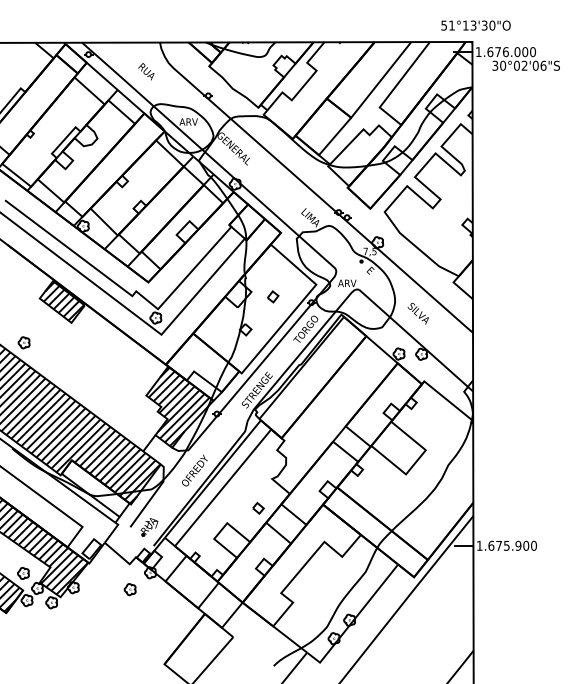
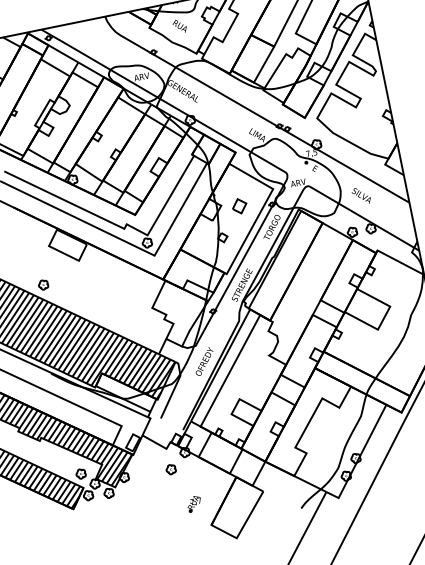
text: (146, 71) -> (179, 26), moved
part: (273, 296) -> (240, 205), size x1.6
hatch: (63, 301) -> (68, 244), removed
hatch: (178, 406) -> (180, 311), removed
part: (258, 508) -> (262, 381), removed
part: (149, 527) -> (194, 503), moved

